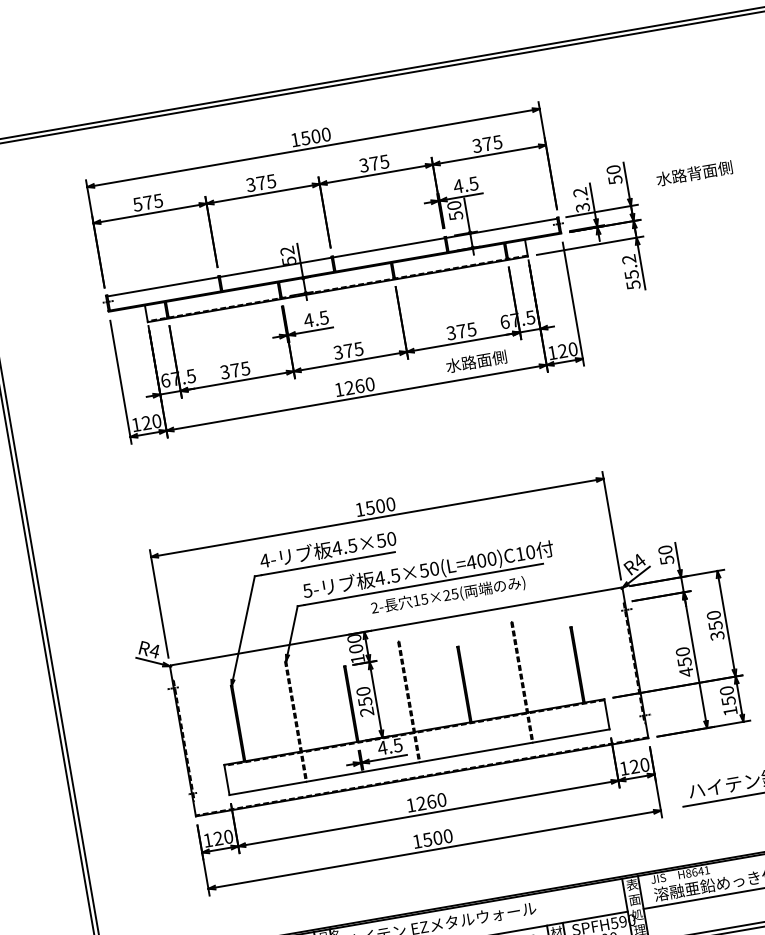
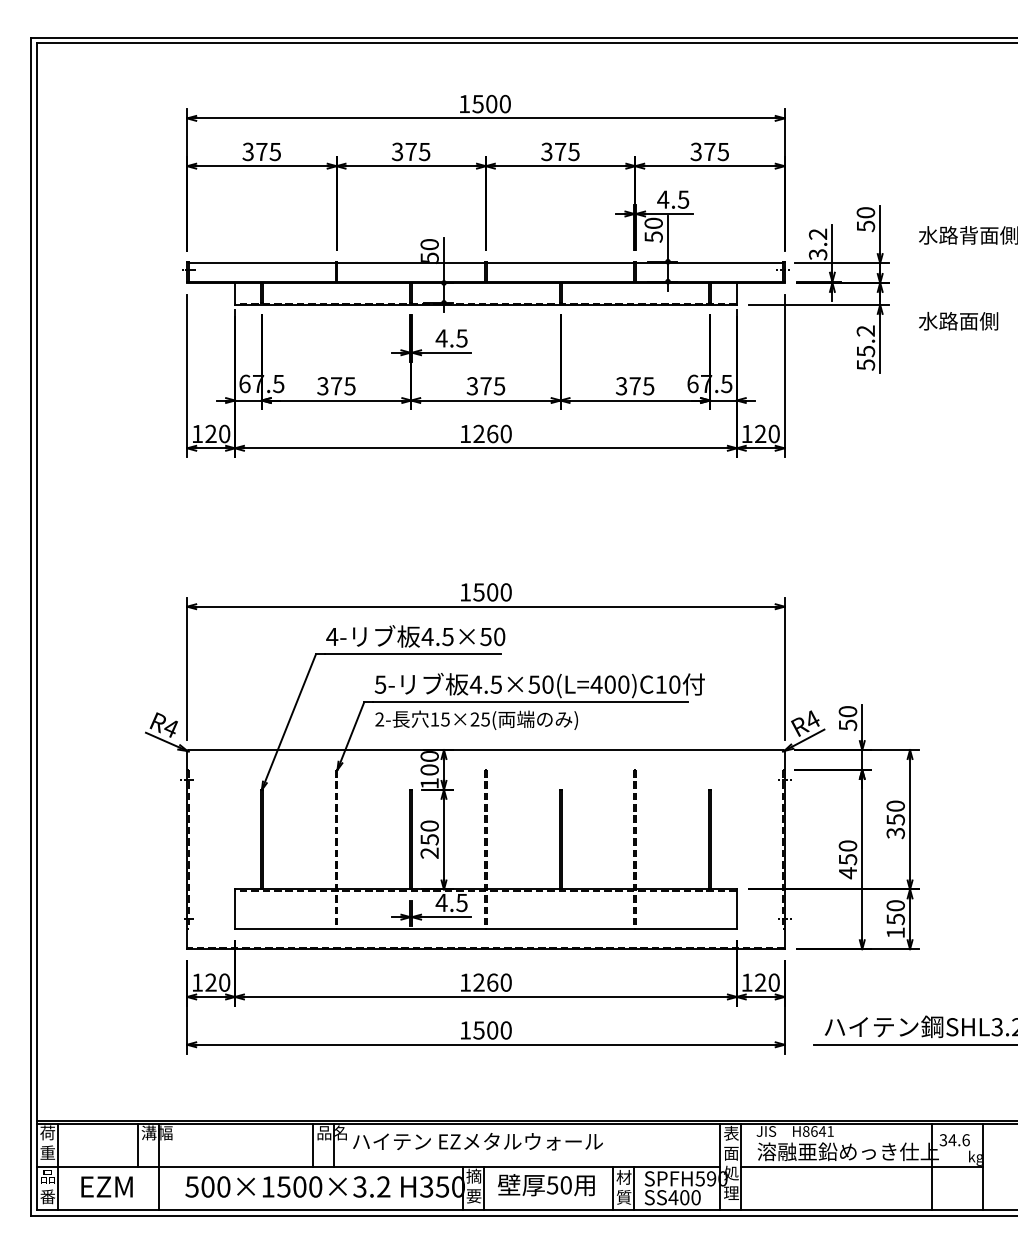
text: (137, 204) -> (248, 151), 575 -> 375
text: (287, 250) -> (429, 244), 52 -> 50
text: (476, 361) -> (958, 321), moved
text: (448, 595) -> (476, 719), moved

